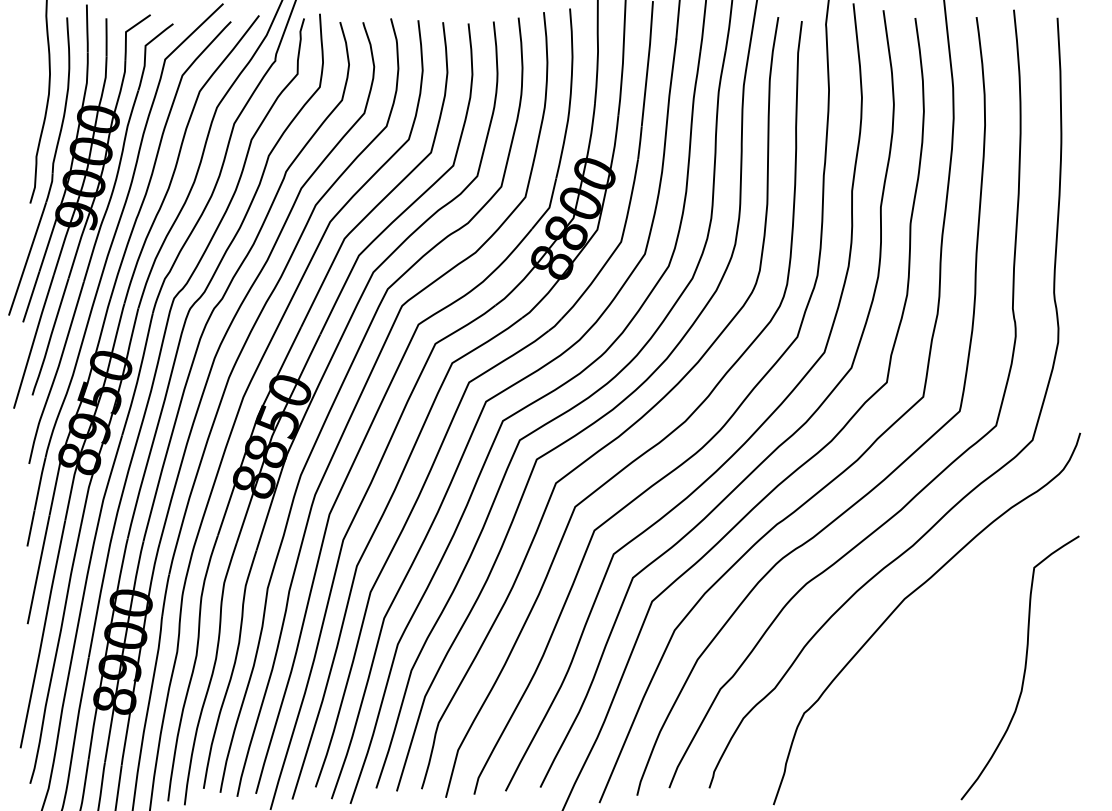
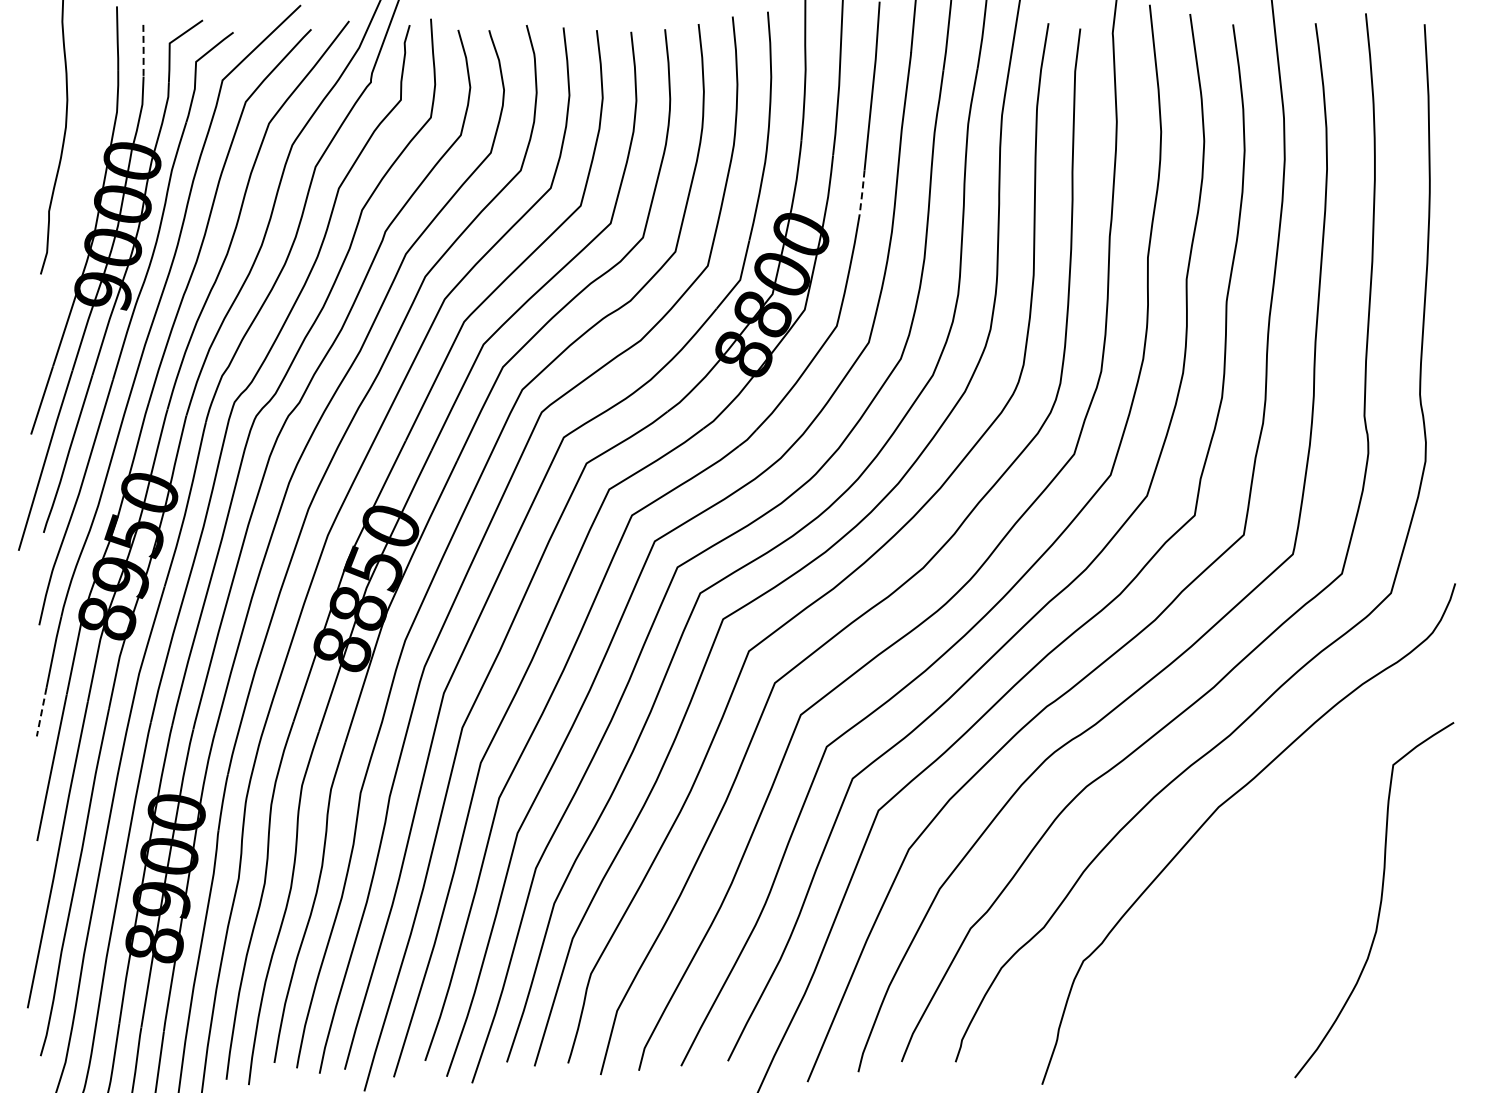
line: (106, 37) -> (143, 50), solid -> dashed
line: (640, 142) -> (862, 192), solid -> dashed
part: (52, 166) -> (70, 224), removed
line: (30, 528) -> (41, 712), solid -> dashed

